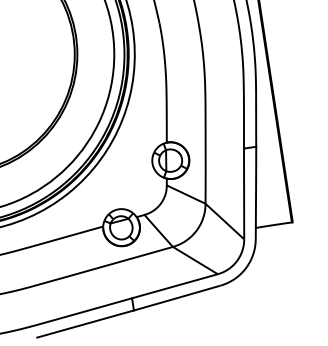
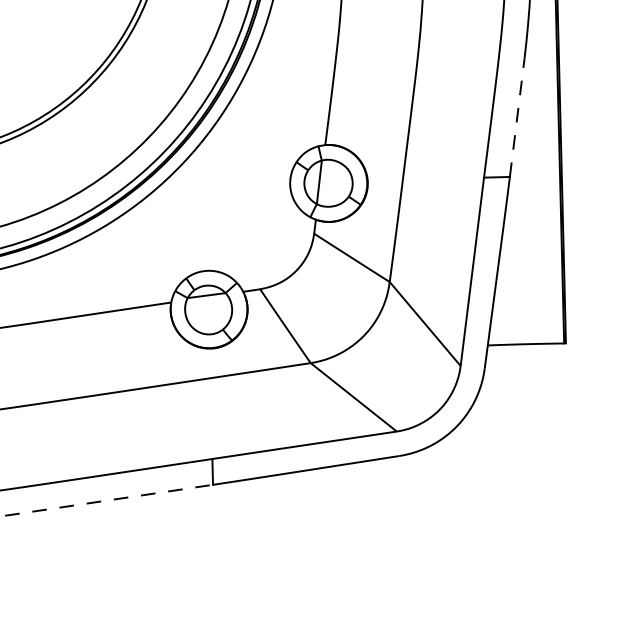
line: (256, 118) -> (517, 118), solid -> dashed
line: (86, 323) -> (111, 499), solid -> dashed

